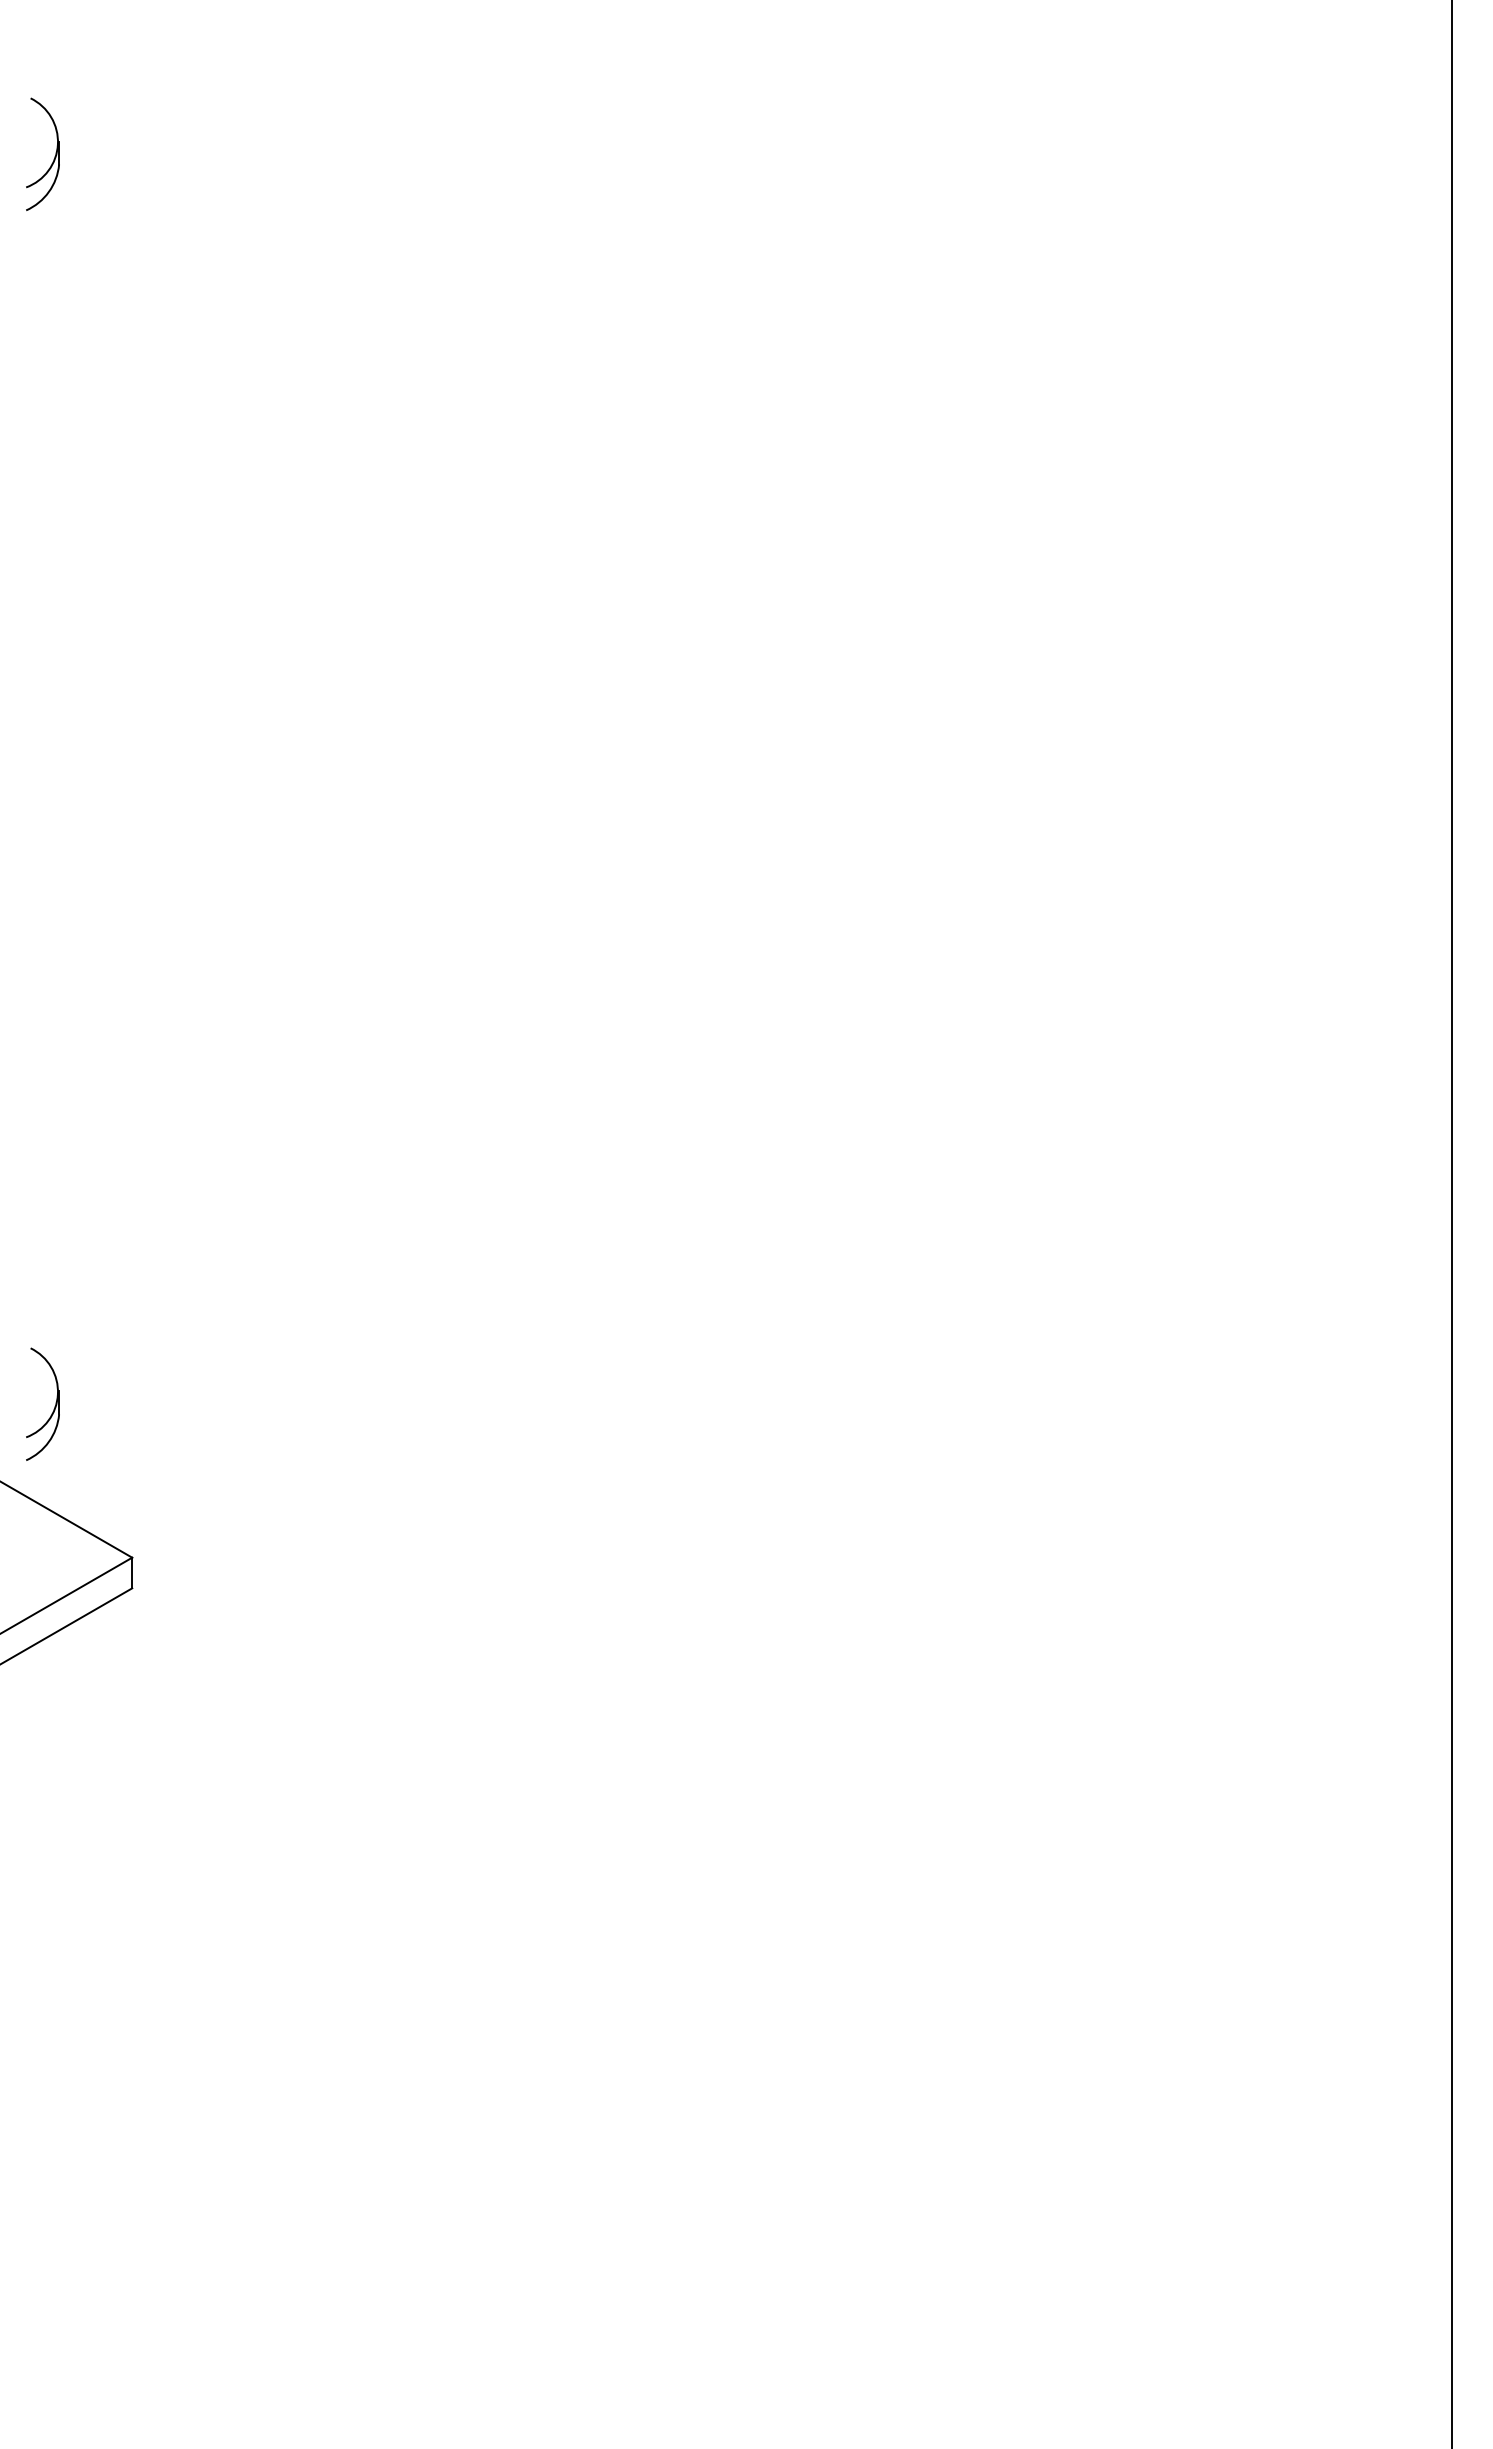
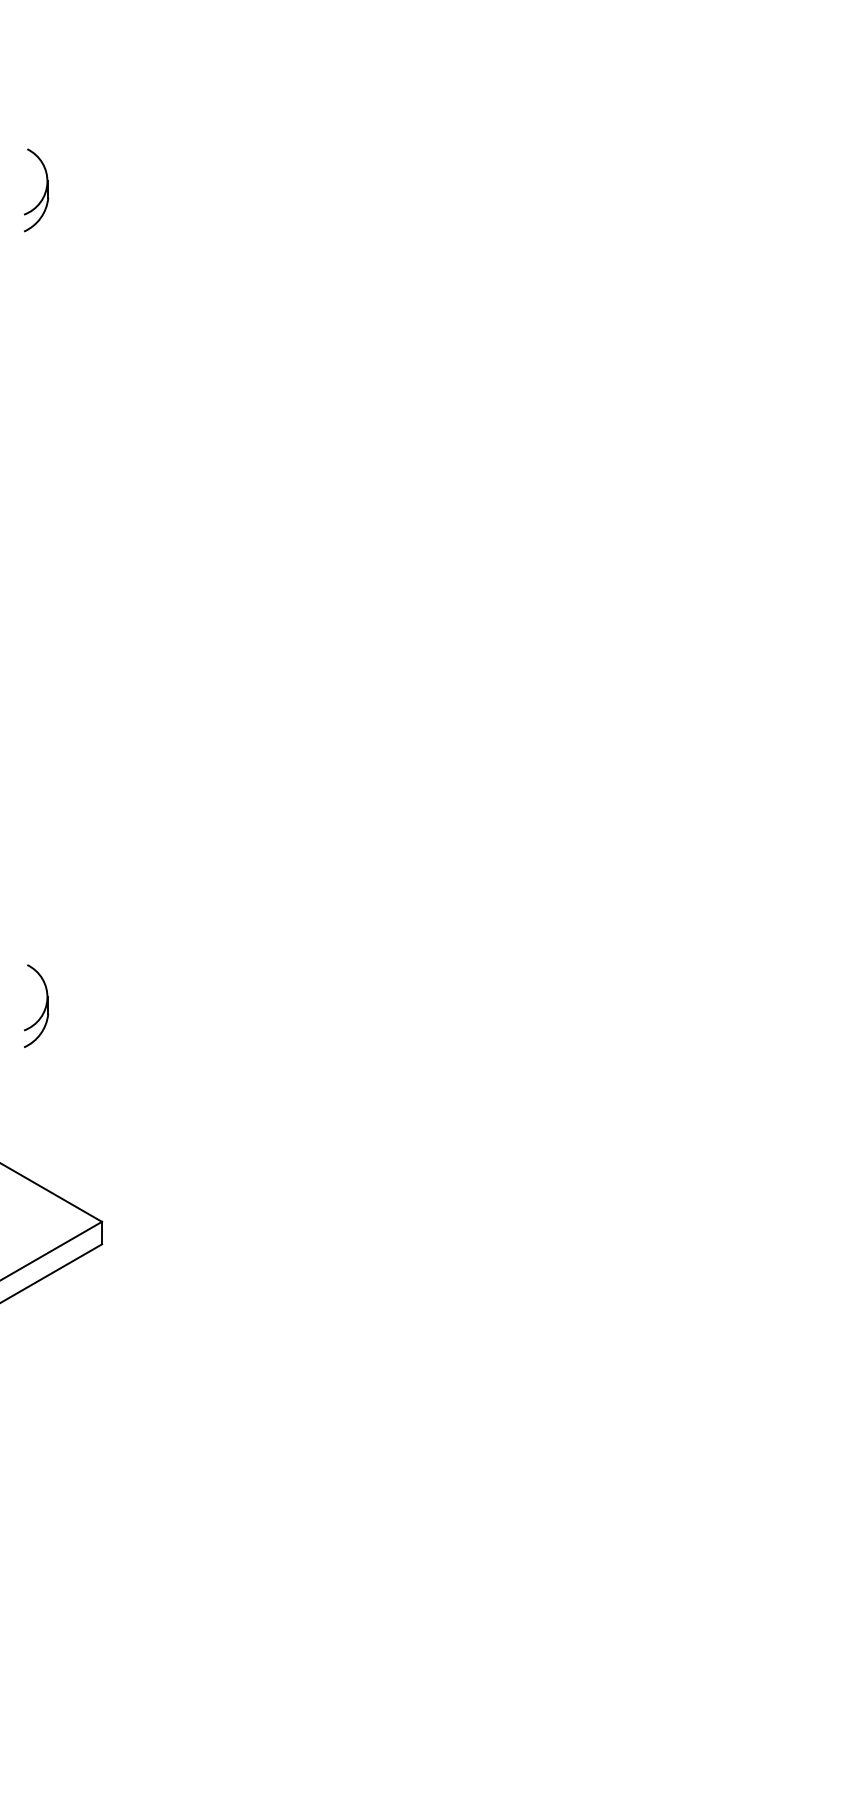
part: (54, 1406) -> (44, 1007), moved

